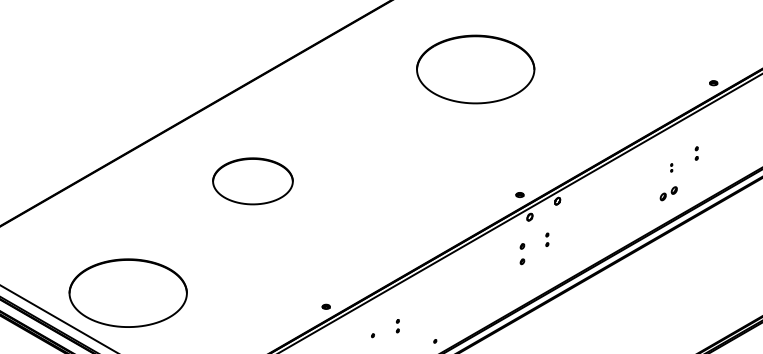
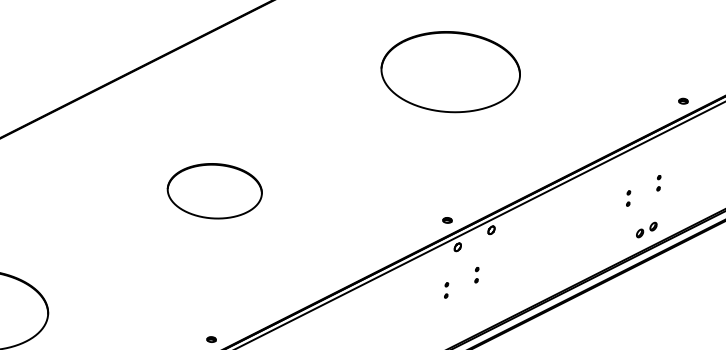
part: (475, 69) -> (450, 72), moved
part: (671, 167) -> (628, 197), size x1.67
part: (252, 181) -> (214, 191), moved
part: (668, 193) -> (646, 229), moved
part: (522, 254) -> (446, 290), size x0.62

